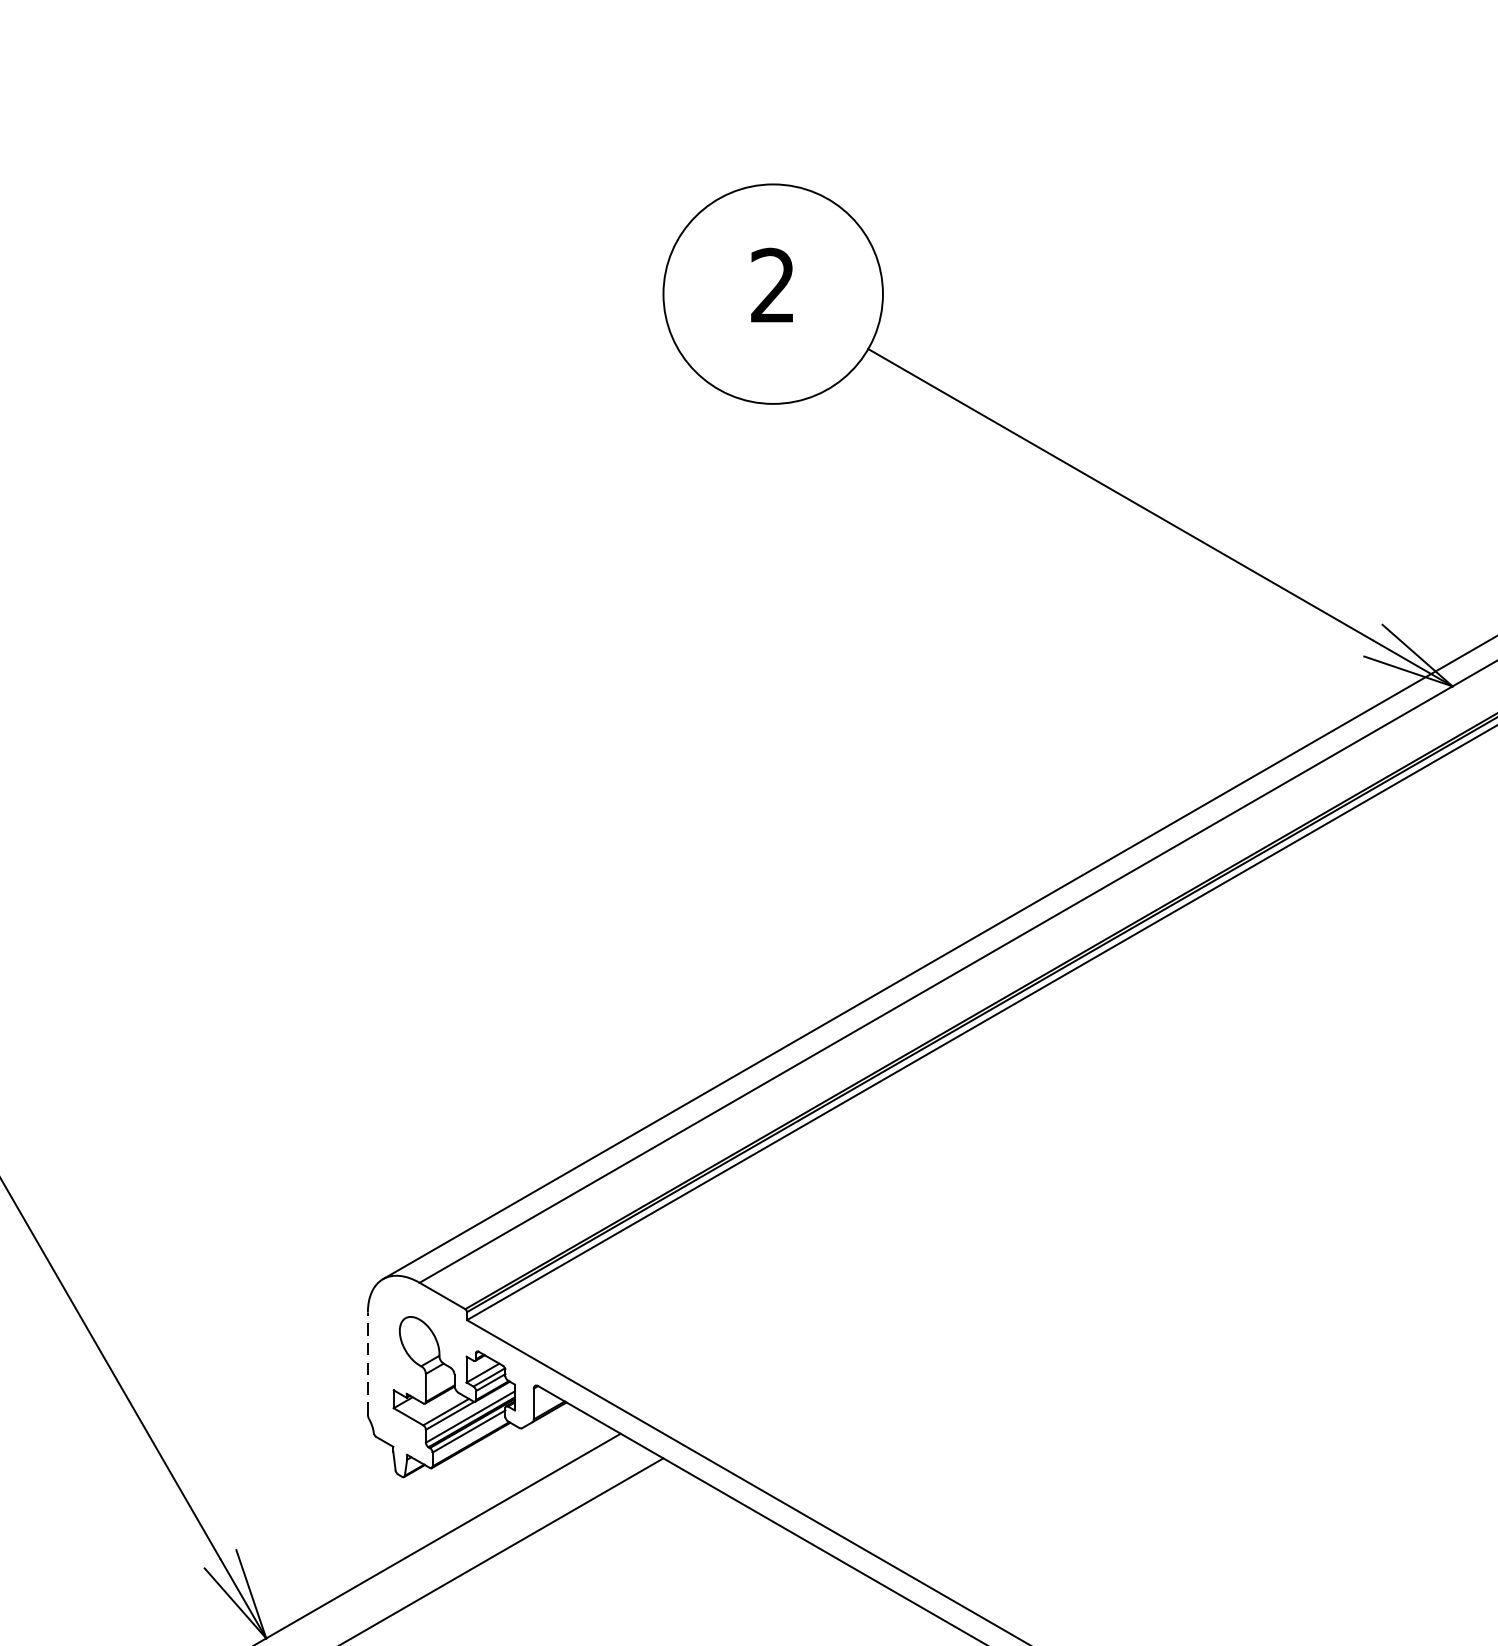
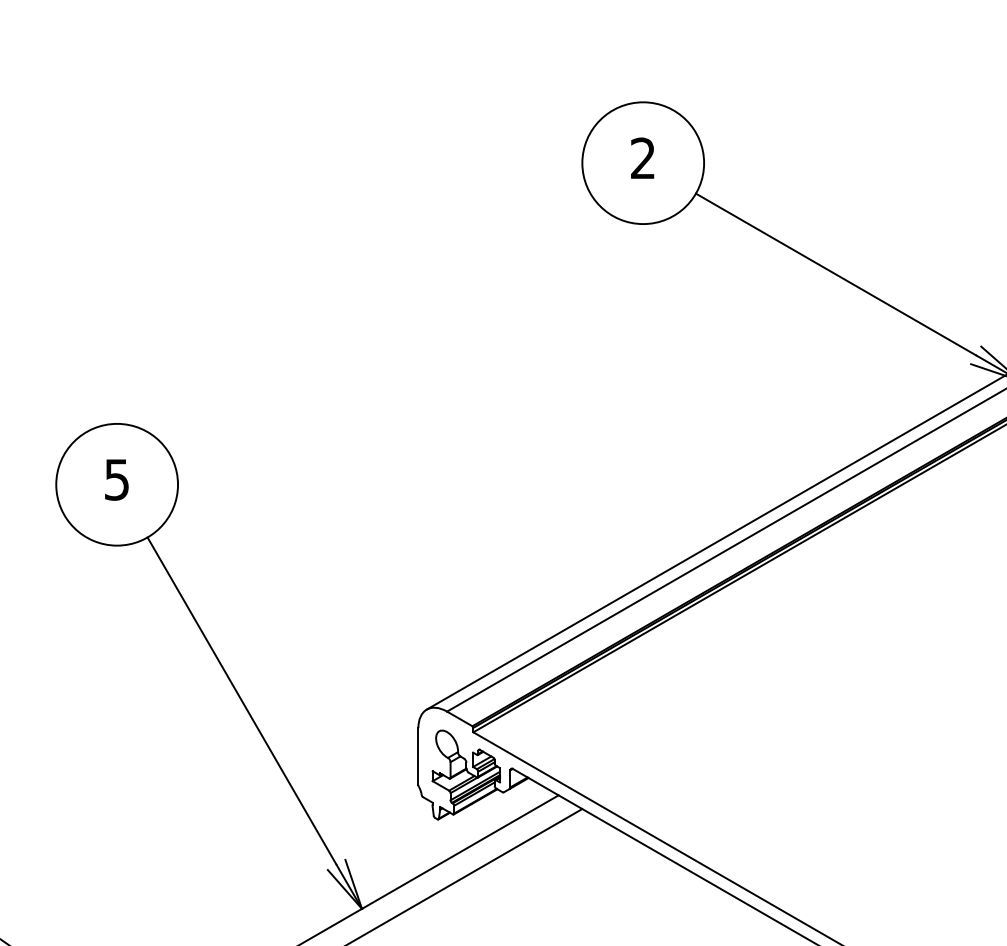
line: (368, 1363) -> (418, 756), dashed -> solid

